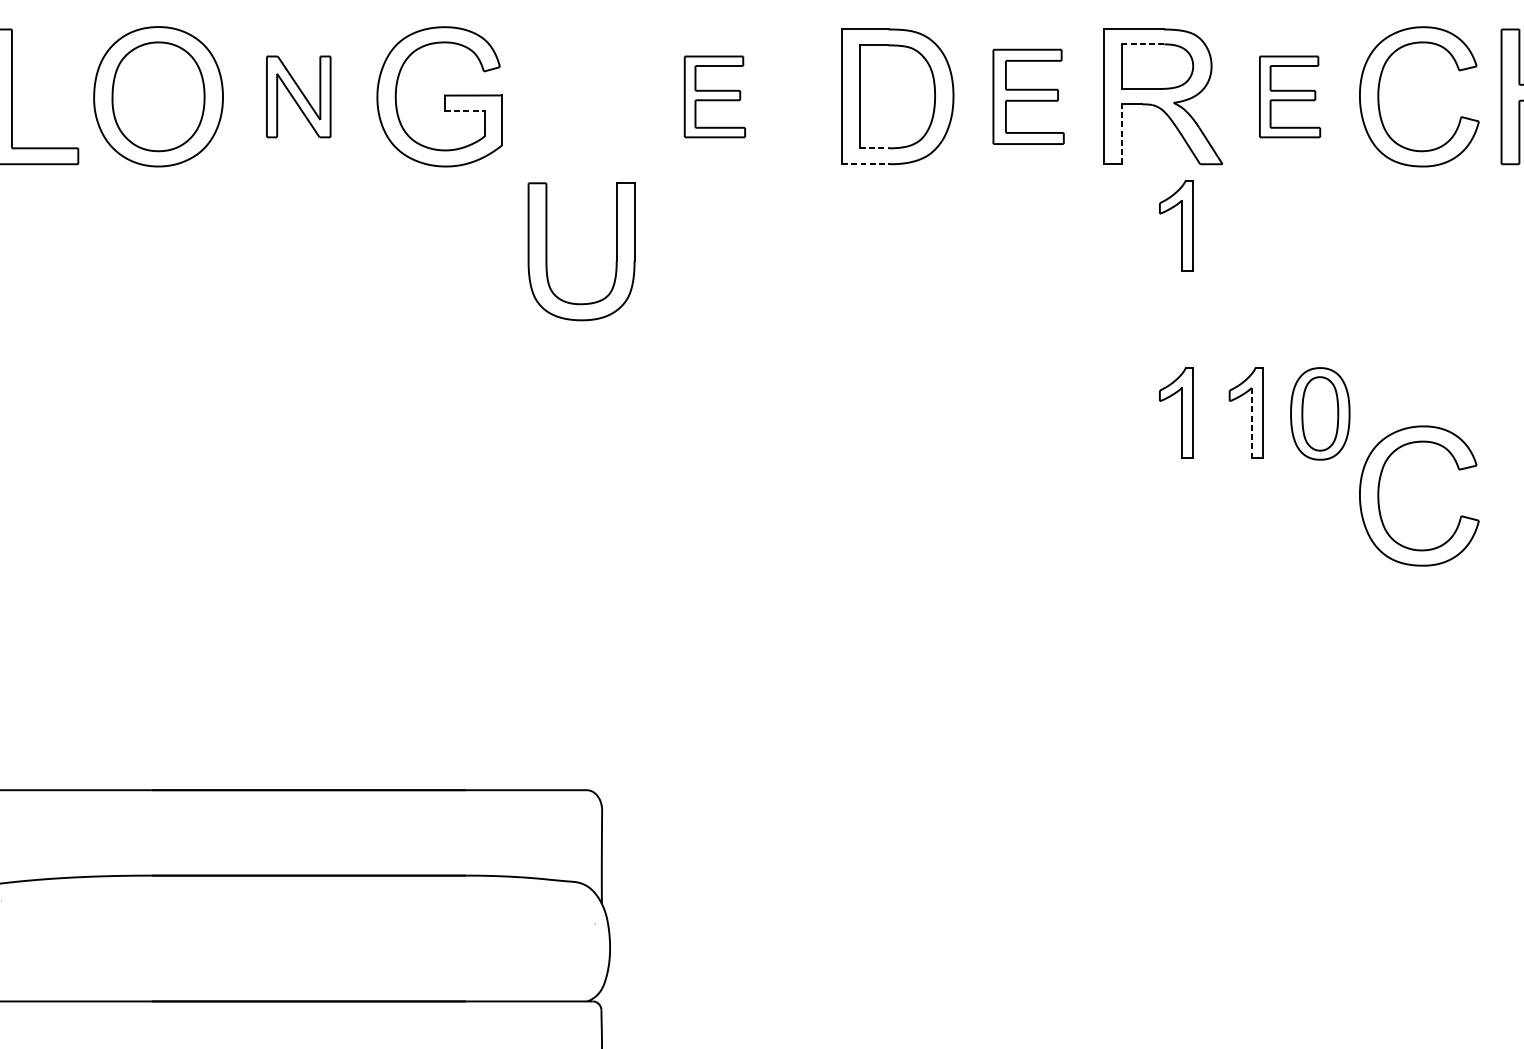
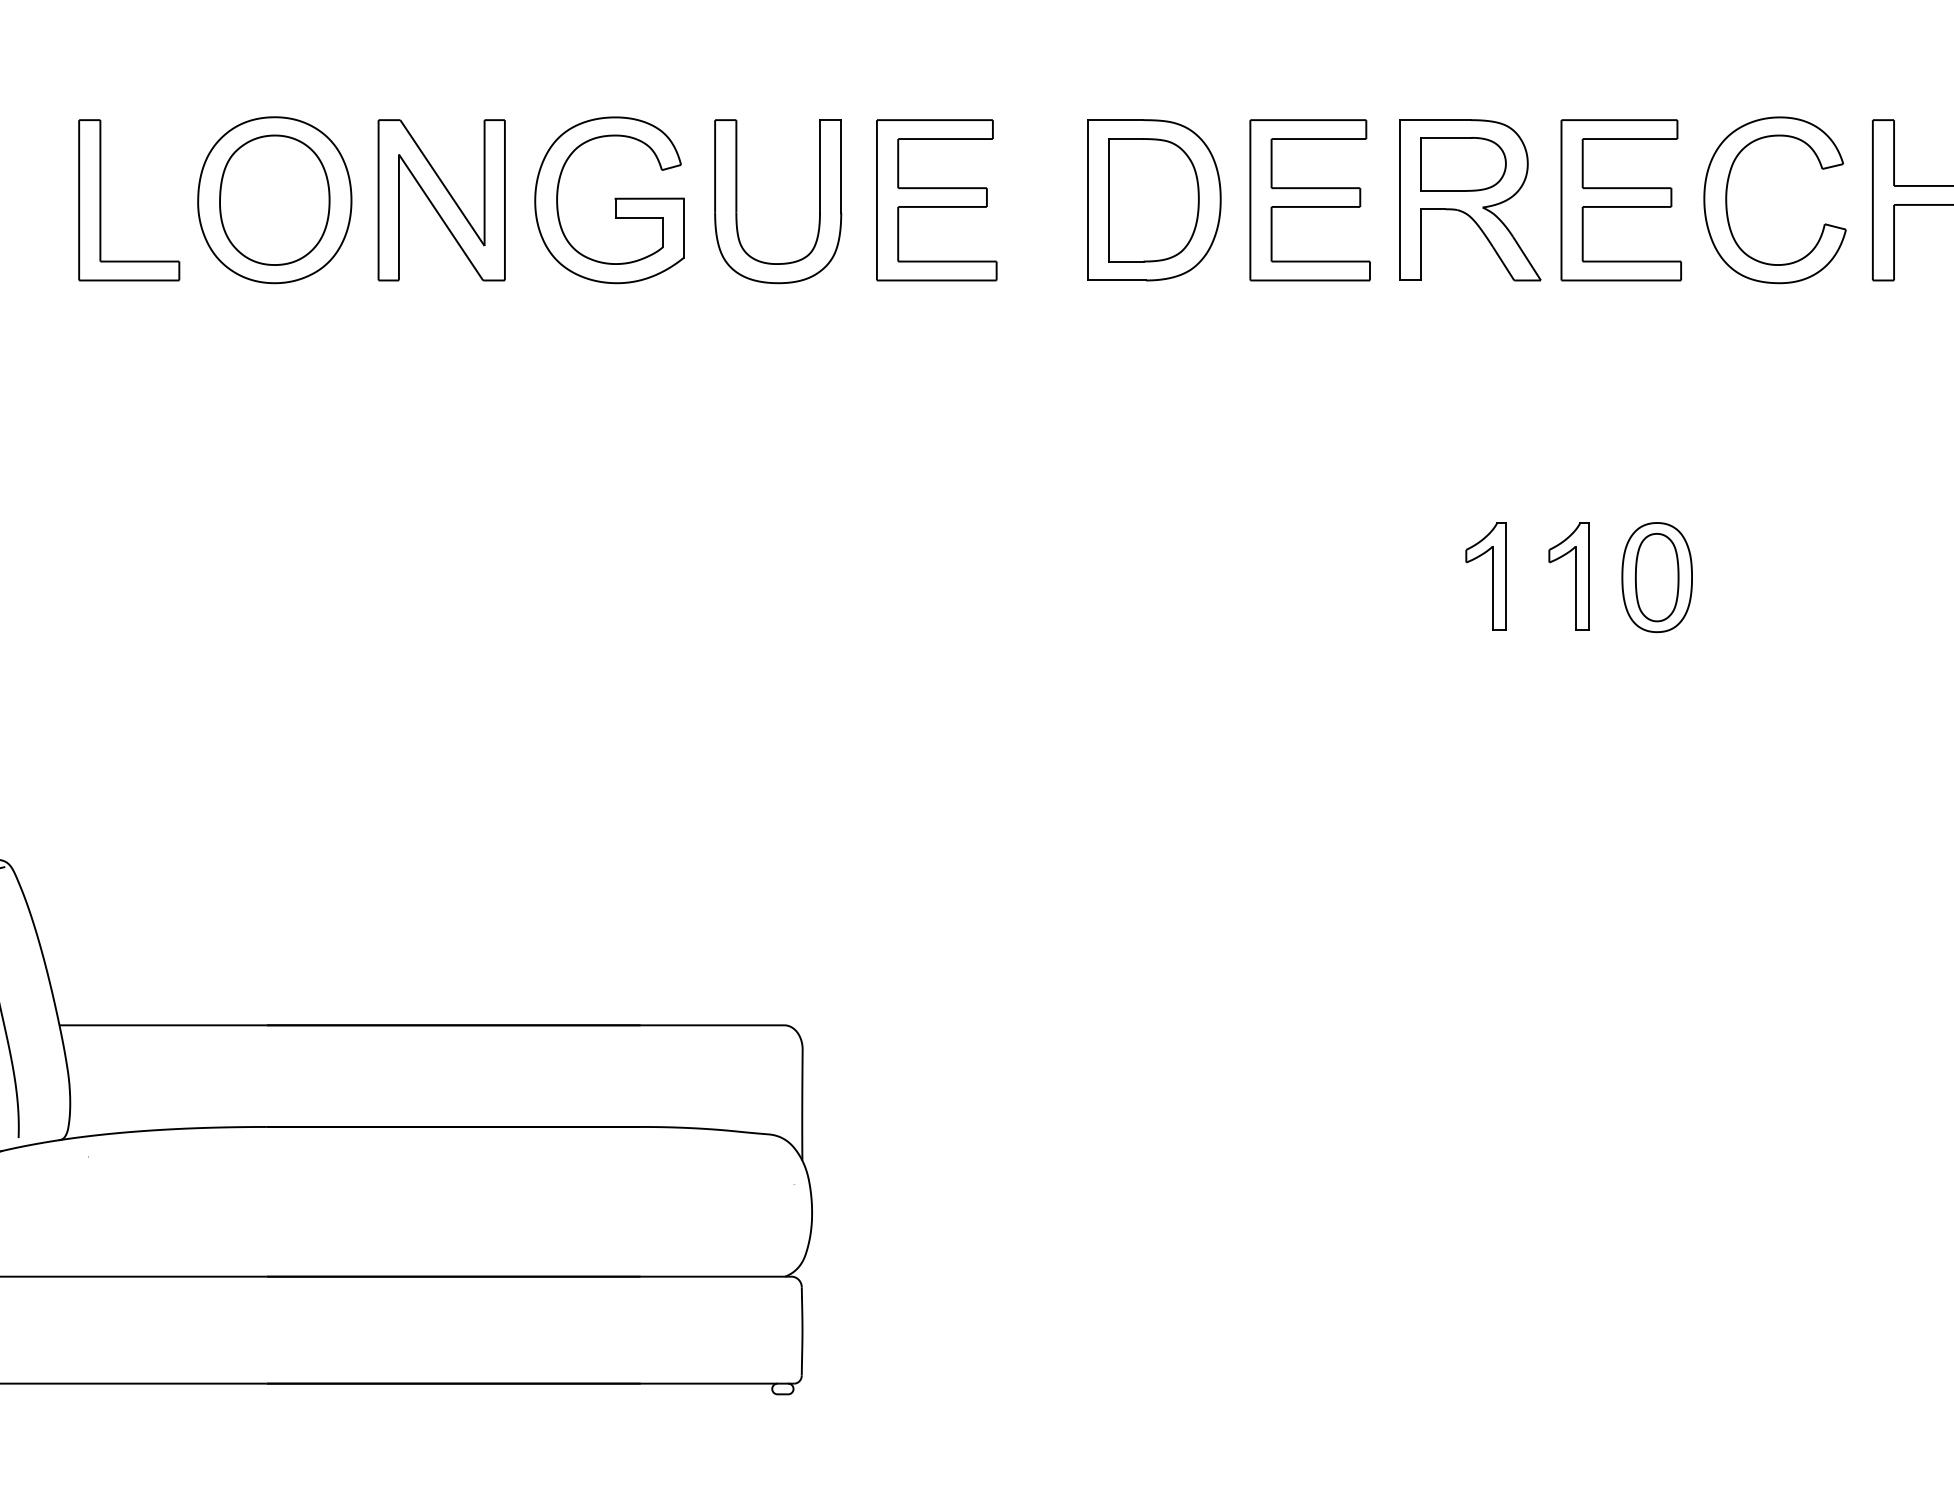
line: (1142, 44) -> (1445, 137), dashed -> solid
part: (298, 97) -> (441, 200), size x1.67
part: (714, 97) -> (936, 200), size x1.67
part: (1028, 97) -> (1309, 200), size x1.43
part: (1289, 97) -> (1620, 200), size x1.67
line: (465, 111) -> (639, 217), dashed -> solid
line: (1121, 133) -> (1420, 244), dashed -> solid
line: (874, 148) -> (1126, 261), dashed -> solid
line: (866, 164) -> (1117, 280), dashed -> solid
part: (1181, 225) -> (1492, 353), removed
part: (547, 251) -> (737, 201), moved
line: (1251, 423) -> (1575, 588), dashed -> solid
part: (1379, 496) -> (1727, 675), removed

